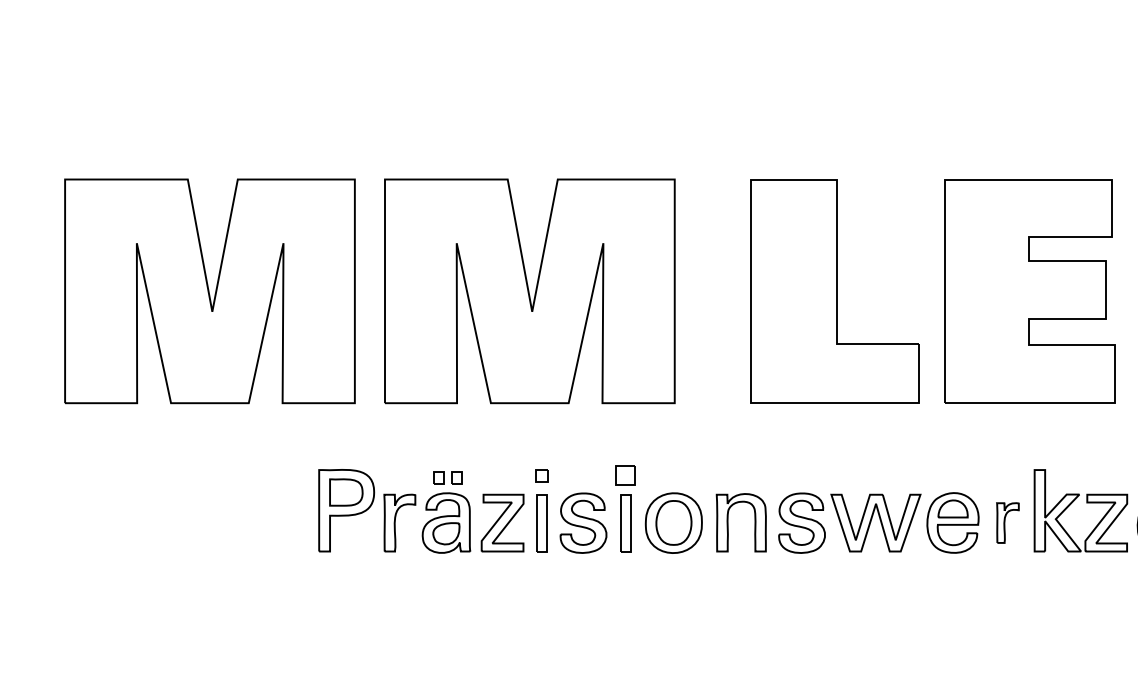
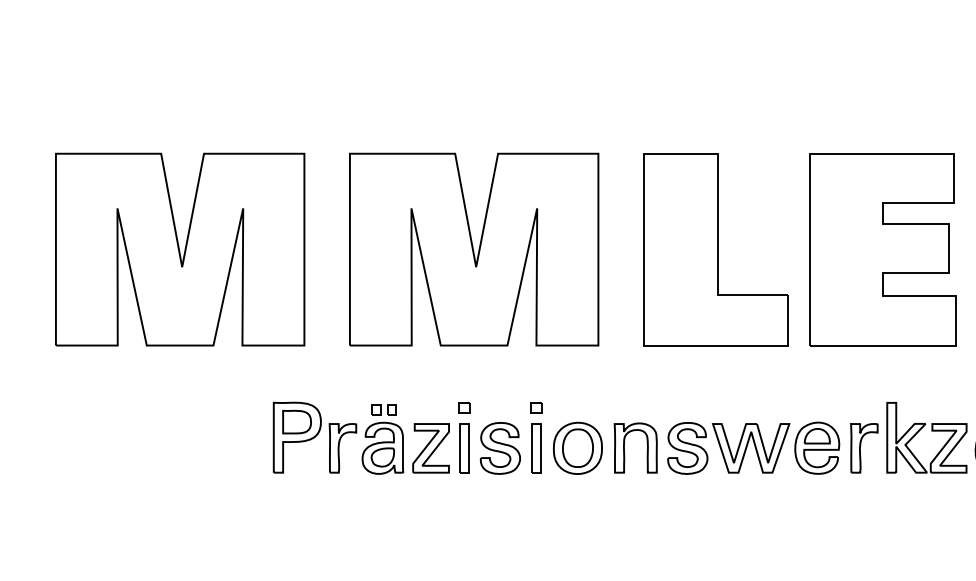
part: (529, 291) -> (473, 249), moved
part: (625, 475) -> (536, 407), size x0.62
part: (1007, 522) -> (863, 447), size x1.43

